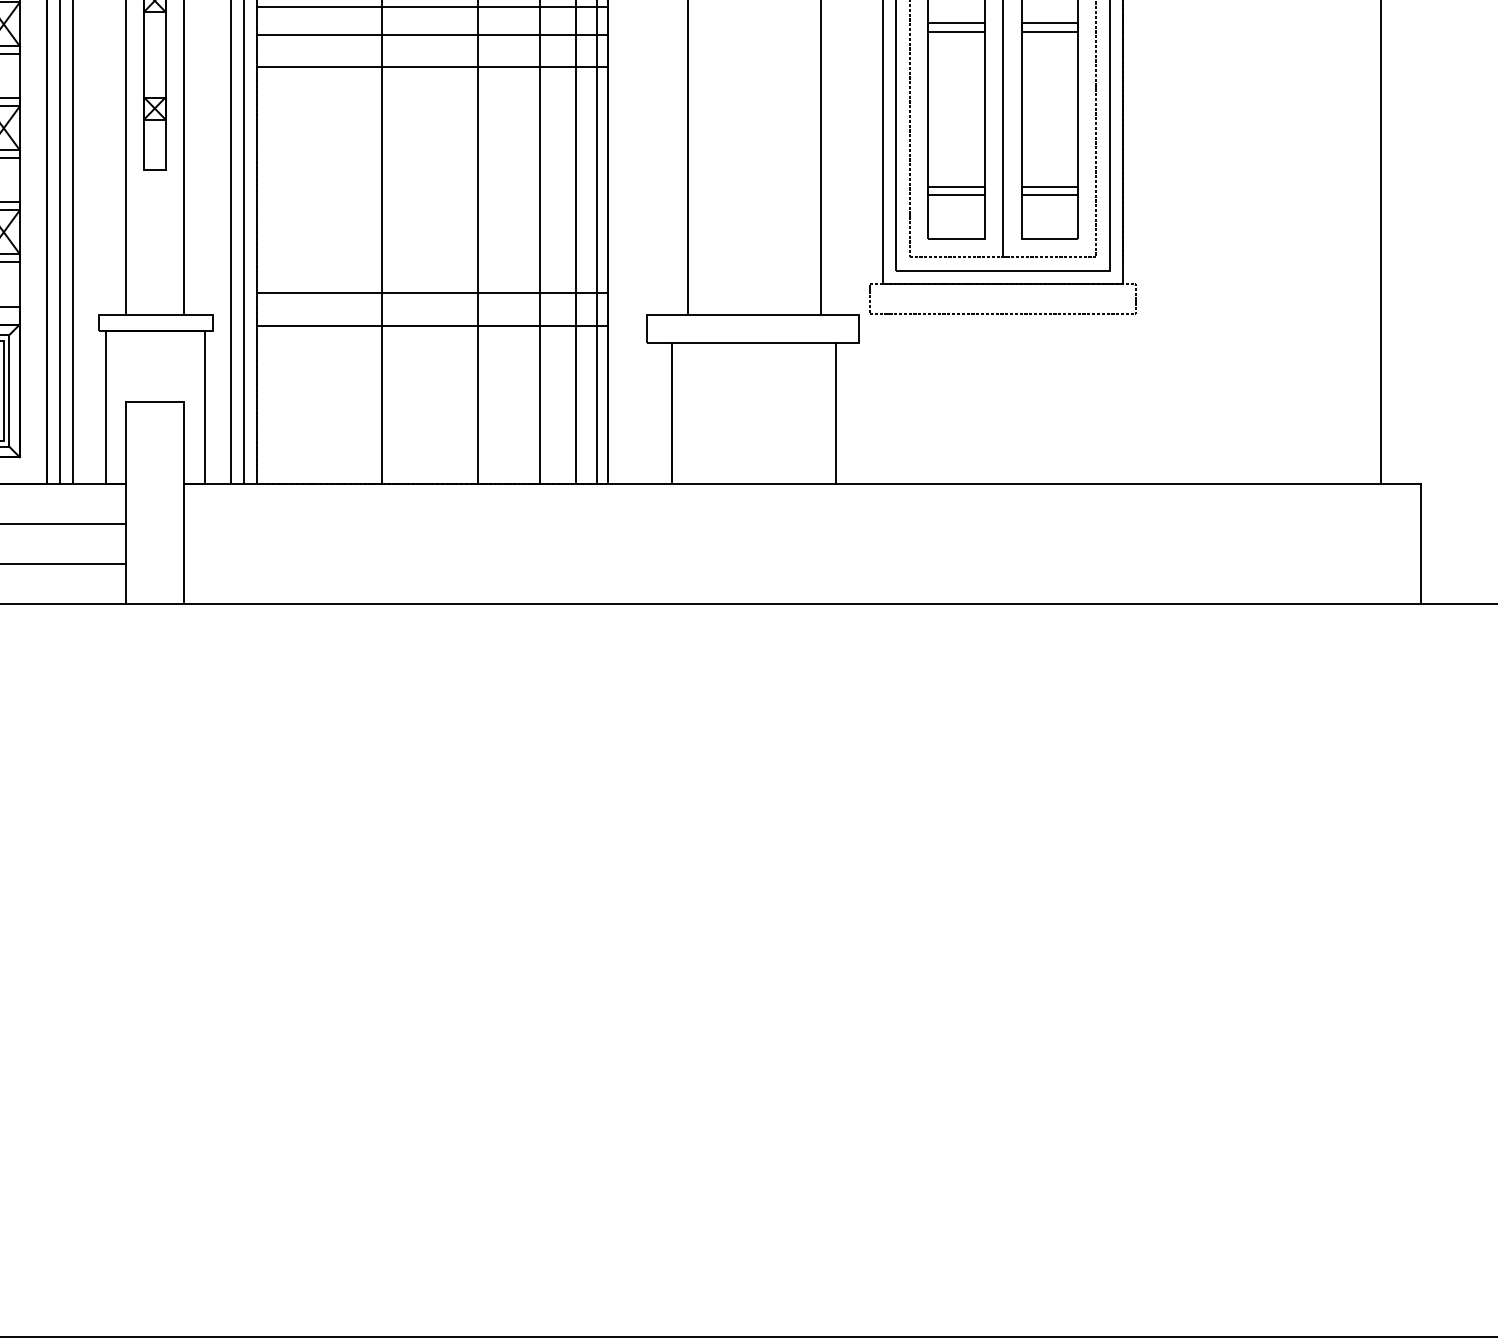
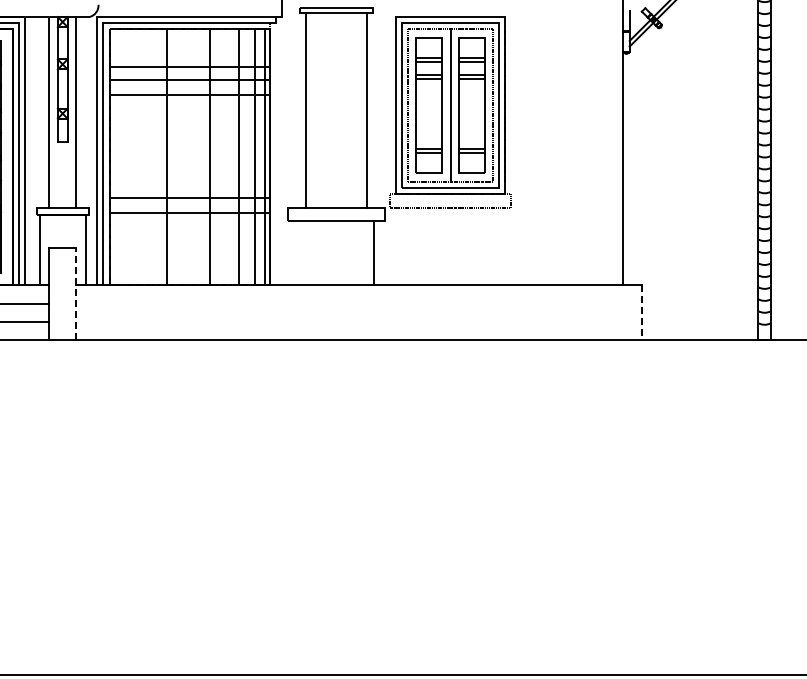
line: (672, 412) -> (299, 252), removed
line: (184, 501) -> (76, 293), solid -> dashed
line: (1420, 545) -> (641, 313), solid -> dashed

